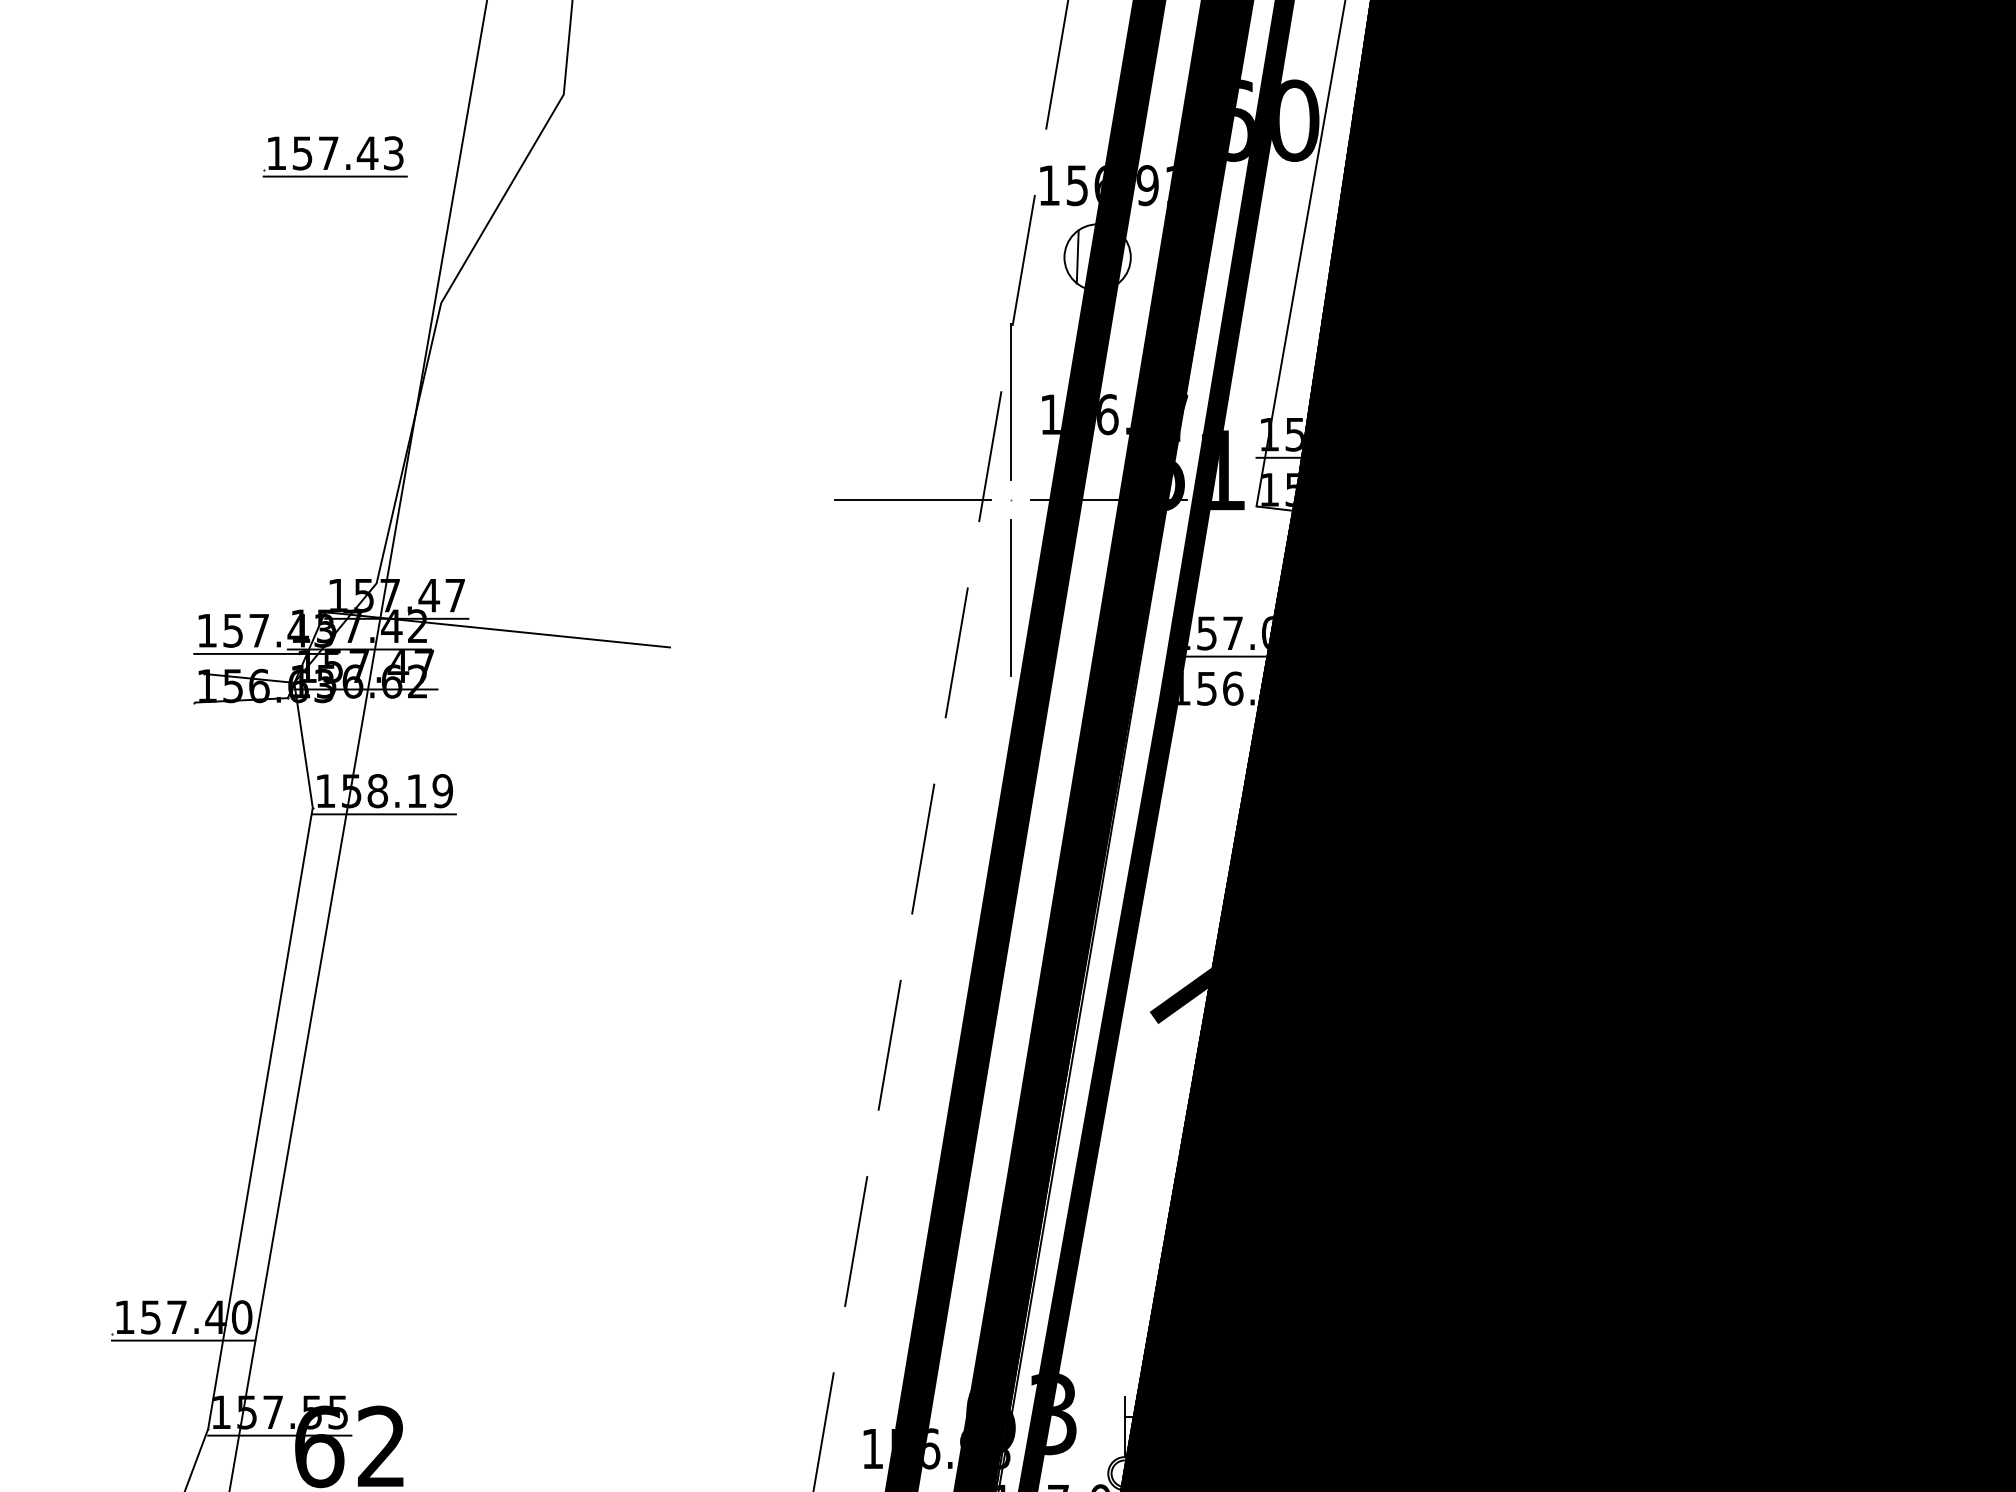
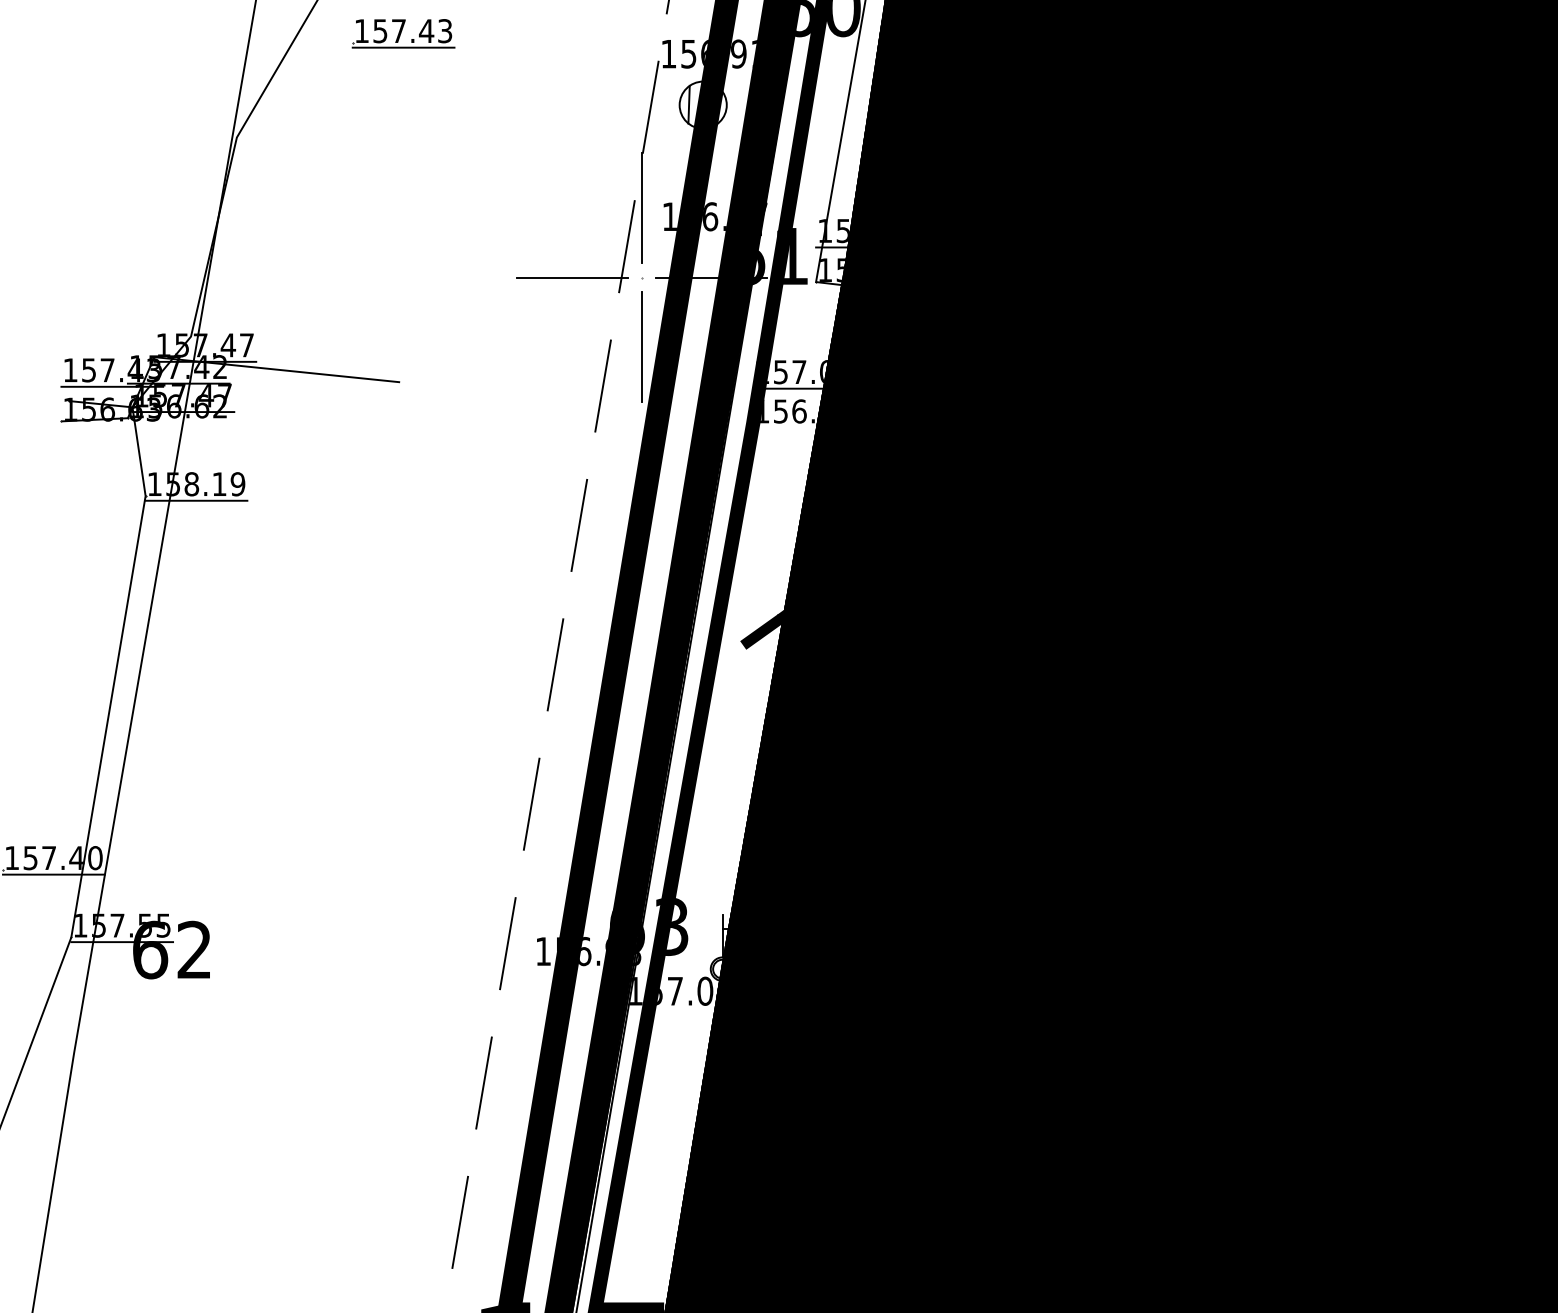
part: (335, 156) -> (403, 33), moved

